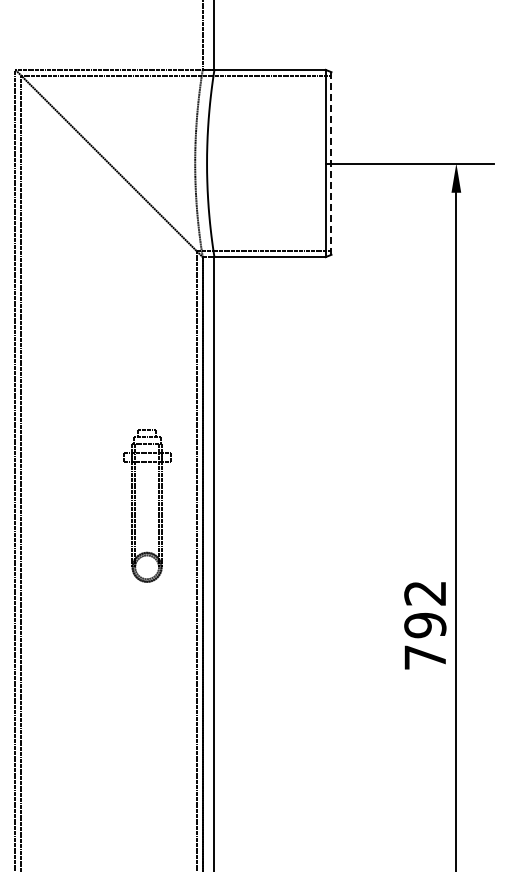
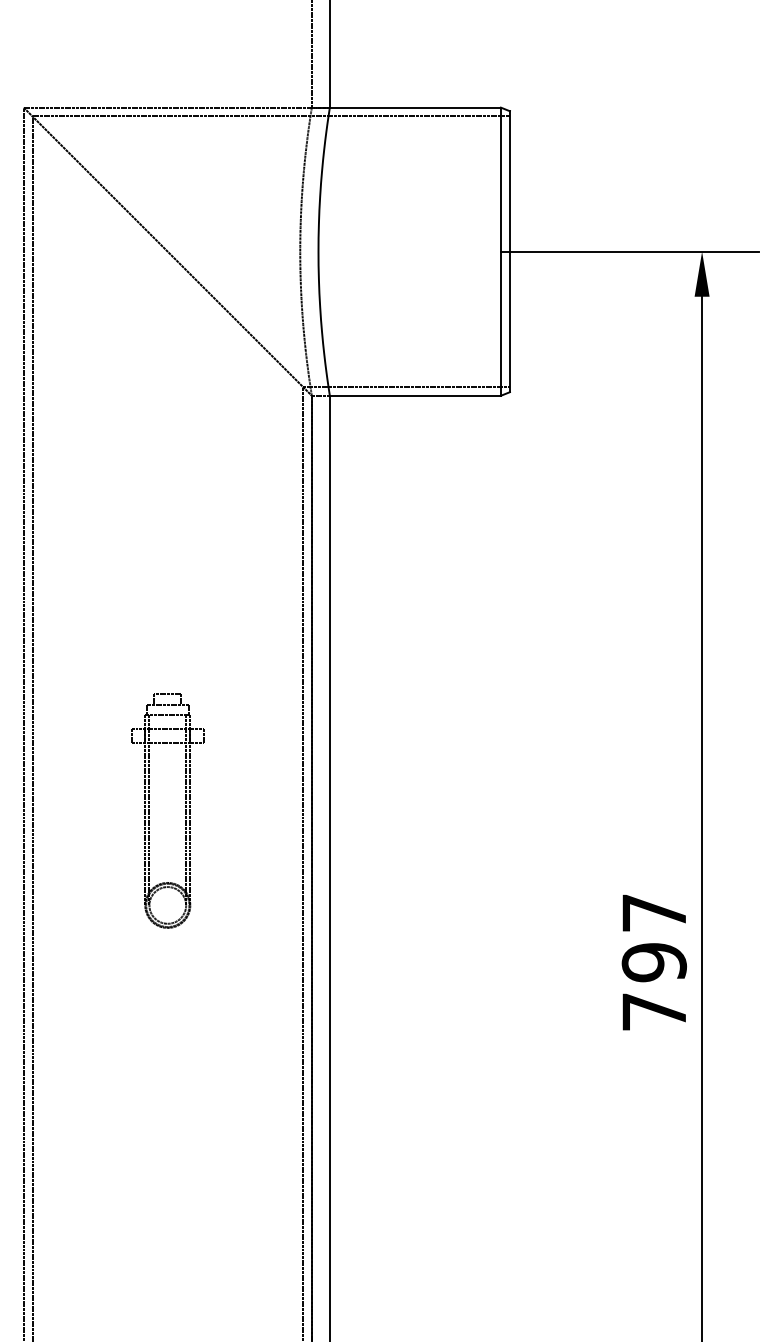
line: (331, 164) -> (509, 253), dashed -> solid
part: (158, 505) -> (185, 810), moved
text: (424, 593) -> (653, 913), 792 -> 797

